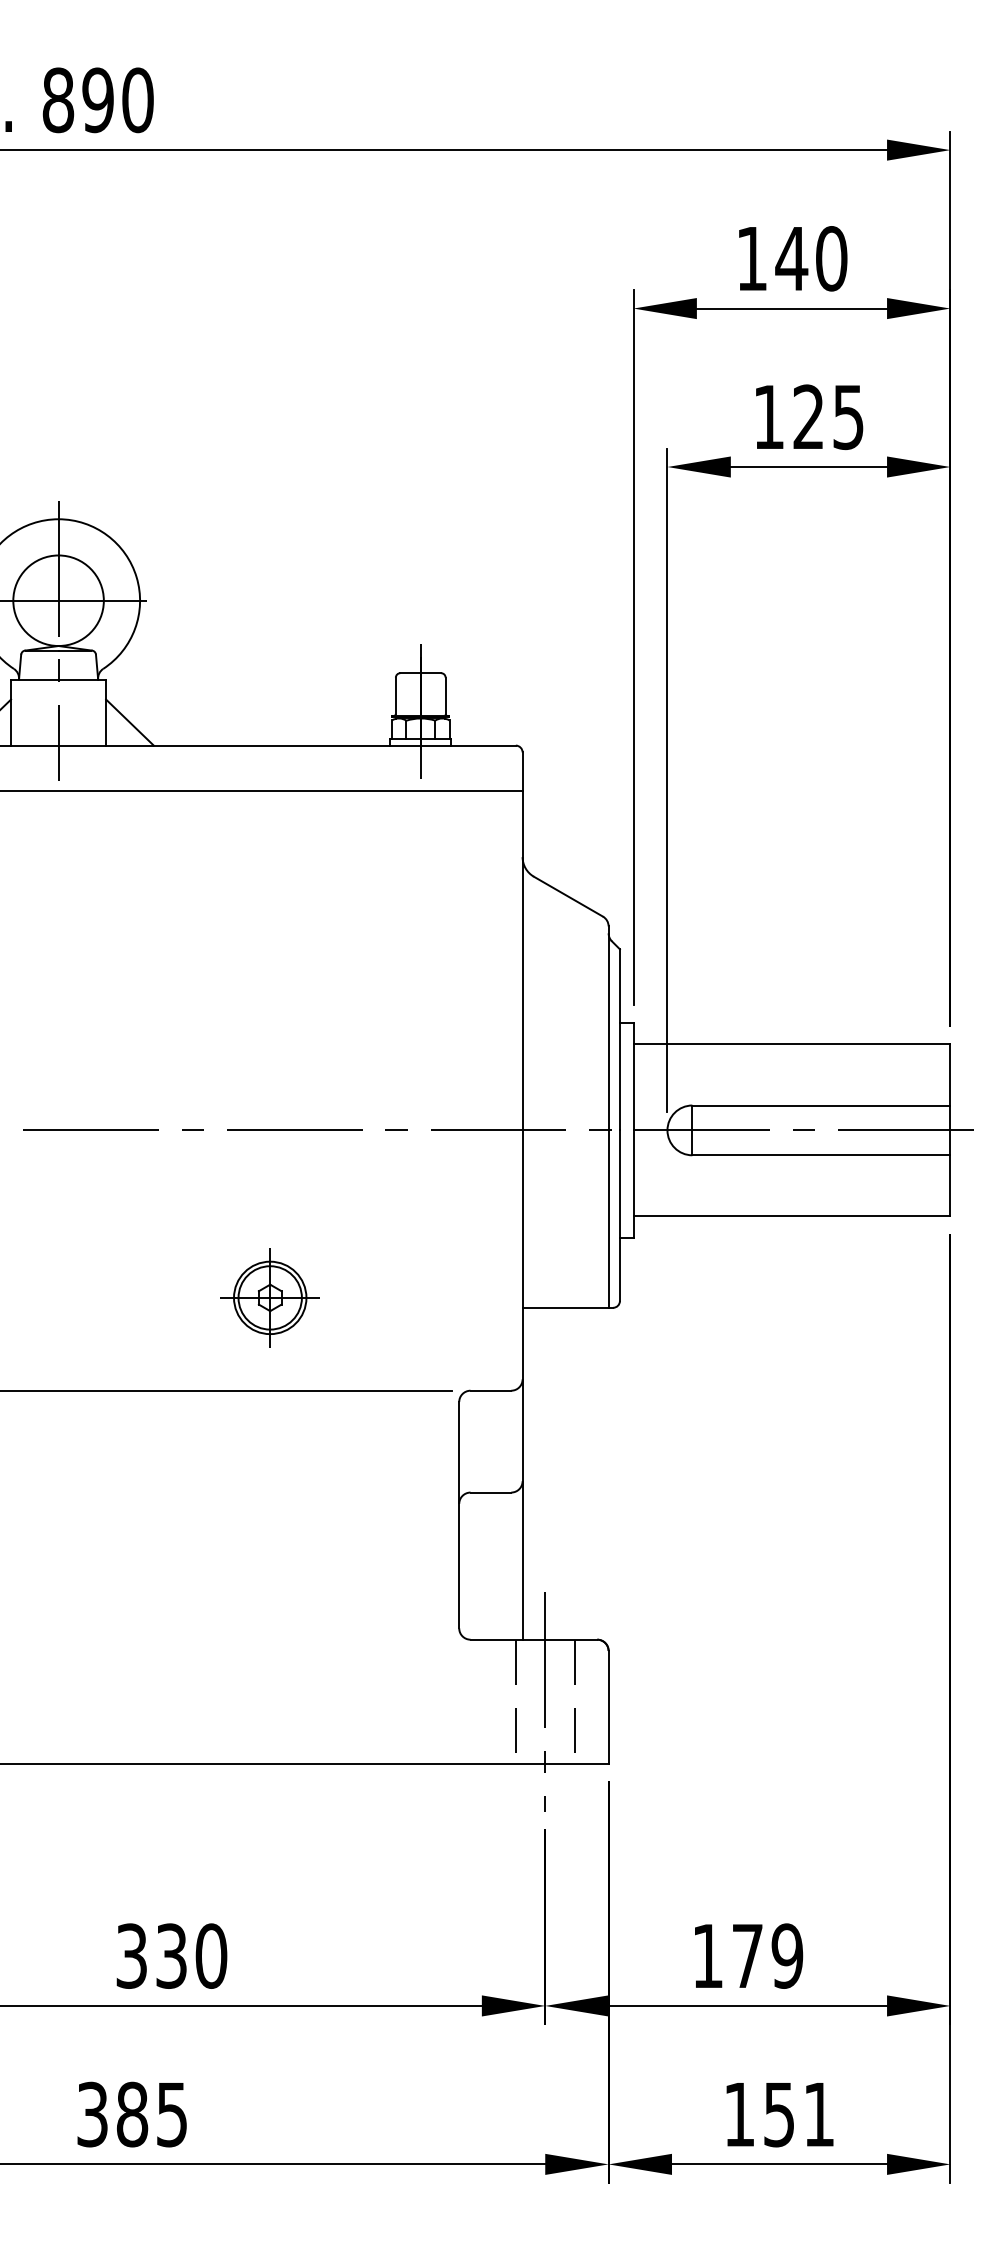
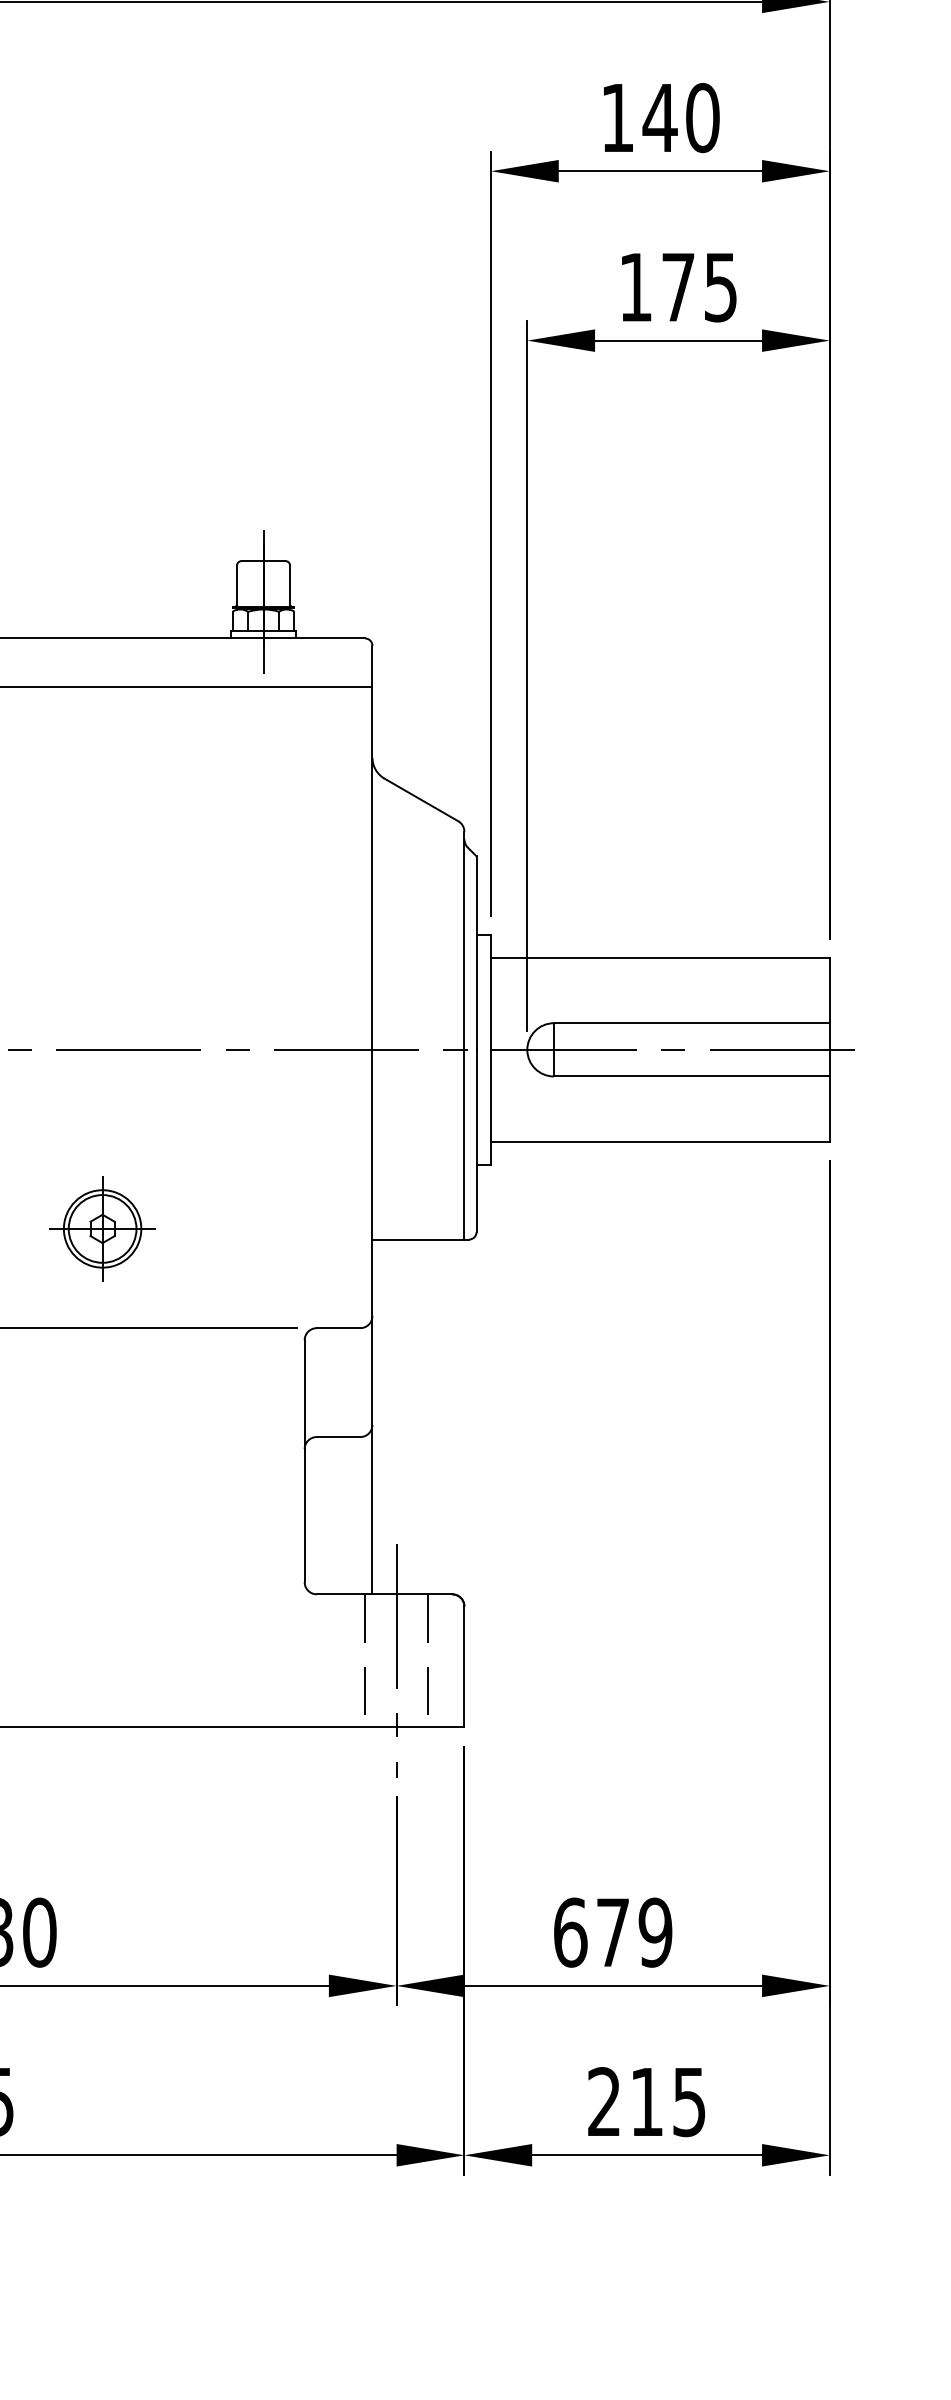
text: (808, 416) -> (678, 286), 125 -> 175
text: (707, 1955) -> (570, 1931), 179 -> 679
text: (778, 2114) -> (646, 2101), 151 -> 215

